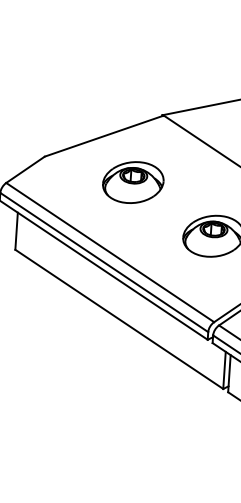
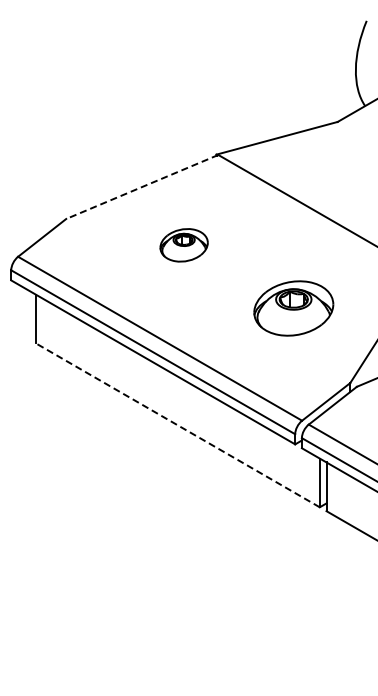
line: (104, 135) -> (142, 186), solid -> dashed
part: (132, 182) -> (183, 245), size x0.6
line: (119, 319) -> (177, 425), solid -> dashed

